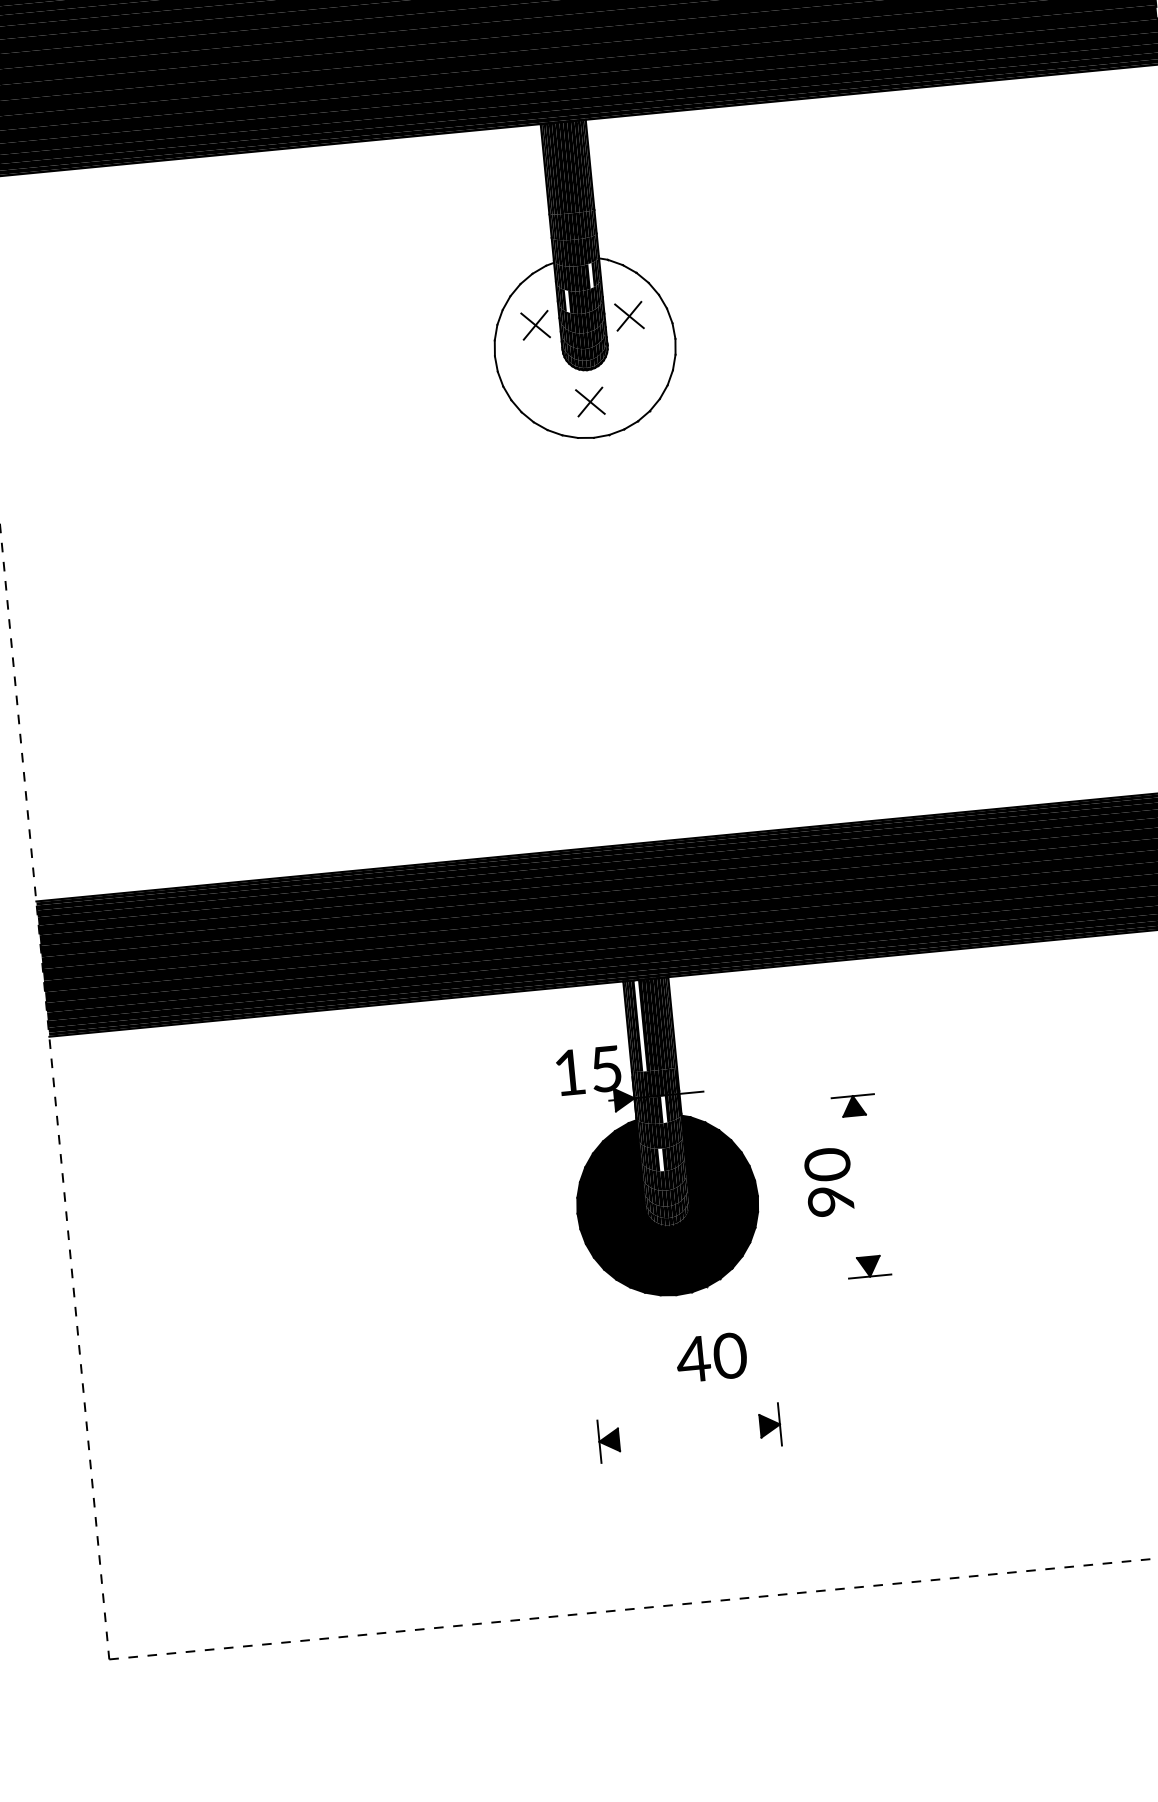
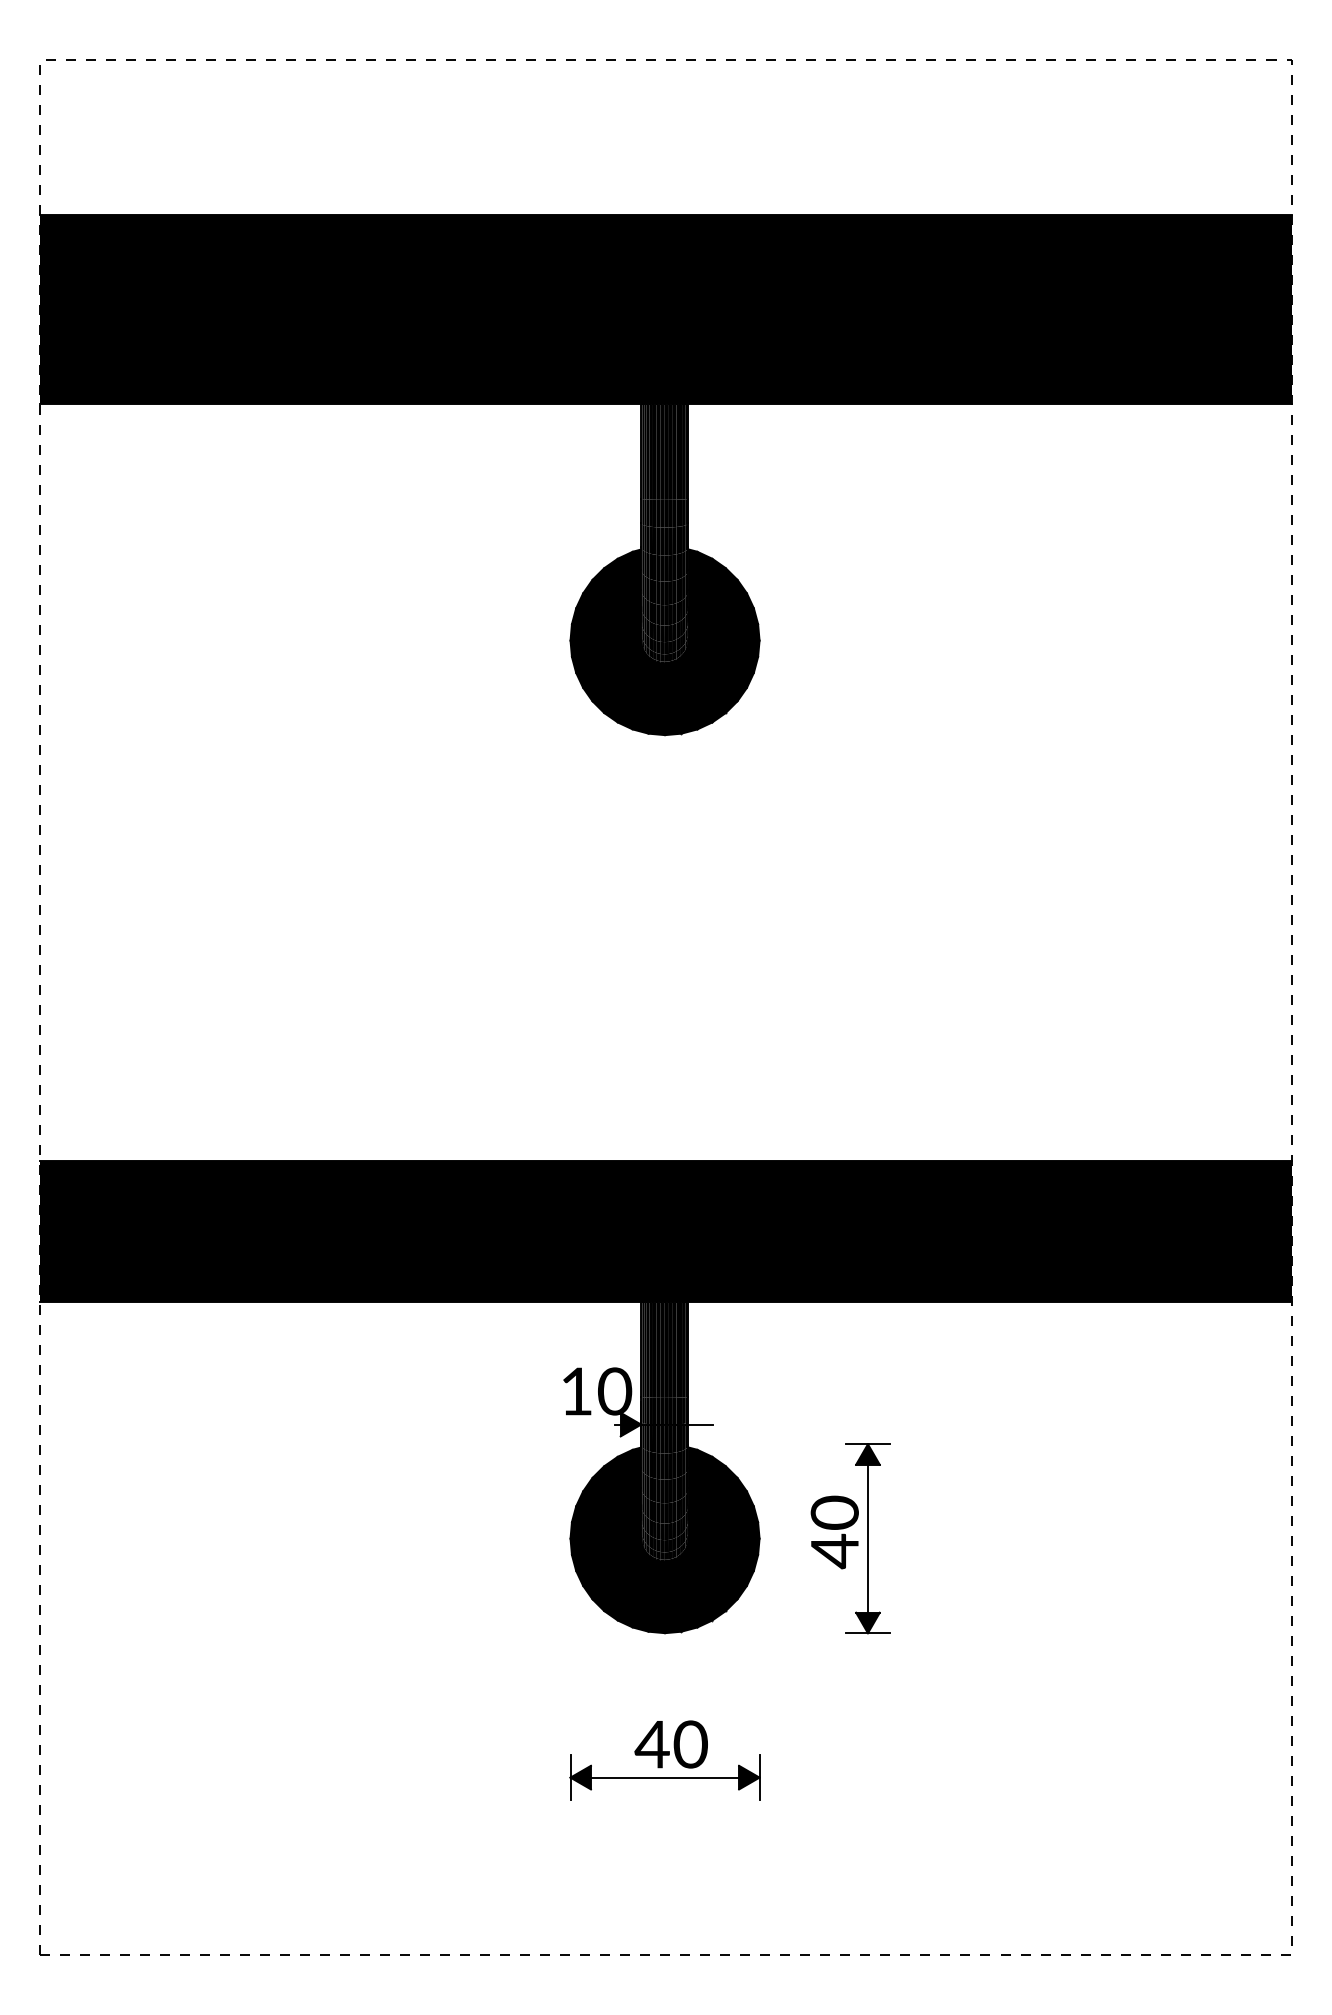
fill: (590, 275) -> (677, 566), added
fill: (567, 301) -> (651, 590), added
fill: (584, 349) -> (664, 642), added
fill: (640, 1025) -> (654, 1349), added
text: (606, 1069) -> (615, 1391), 15 -> 10
fill: (663, 1109) -> (670, 1439), added
fill: (660, 1160) -> (662, 1491), added
line: (860, 1186) -> (867, 1538), added
text: (830, 1201) -> (834, 1551), 90 -> 40
text: (710, 1357) -> (670, 1744), moved
line: (689, 1433) -> (664, 1777), added

